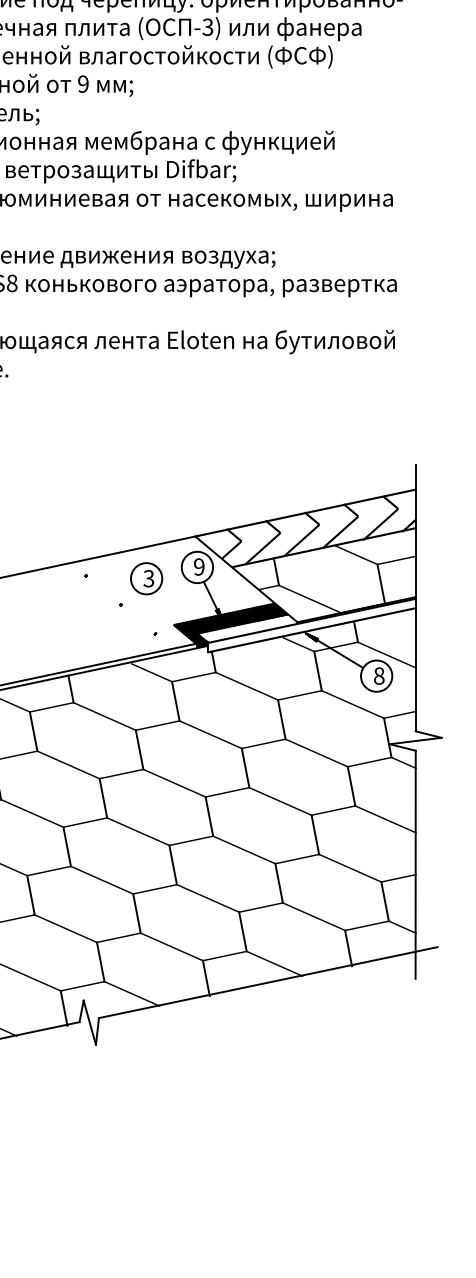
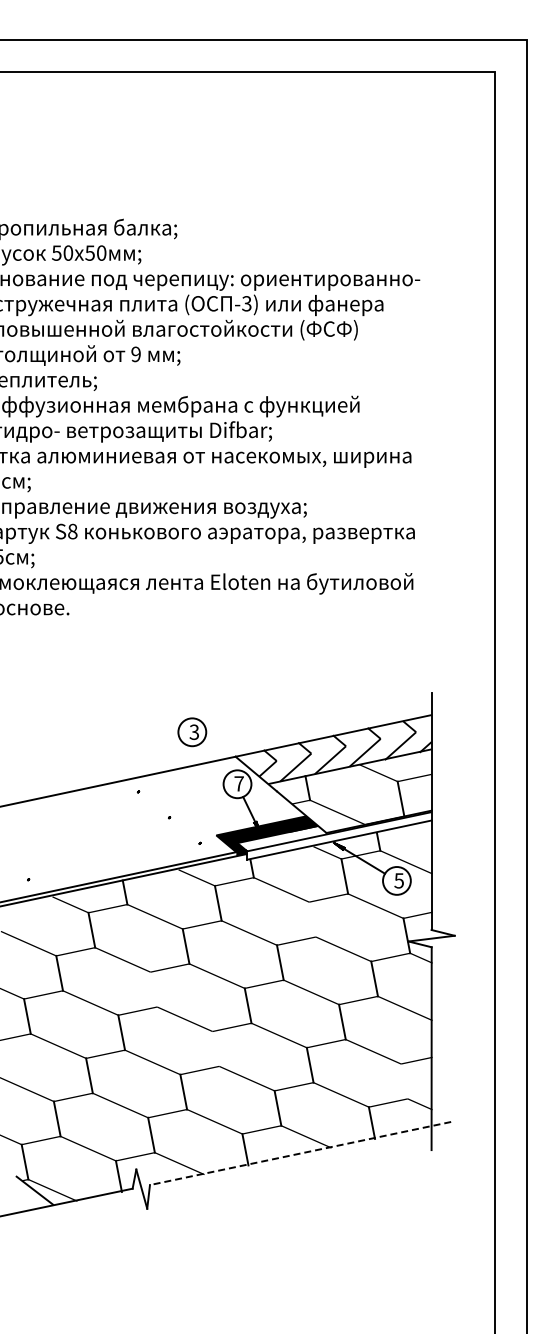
text: (198, 566) -> (238, 783), 9 -> 7
part: (146, 578) -> (192, 732), moved
text: (378, 675) -> (398, 880), 8 -> 5
line: (281, 719) -> (312, 919), removed
line: (102, 798) -> (153, 989), removed
line: (172, 864) -> (215, 1048), removed
line: (385, 901) -> (404, 1081), removed
line: (268, 982) -> (300, 1153), solid -> dashed

